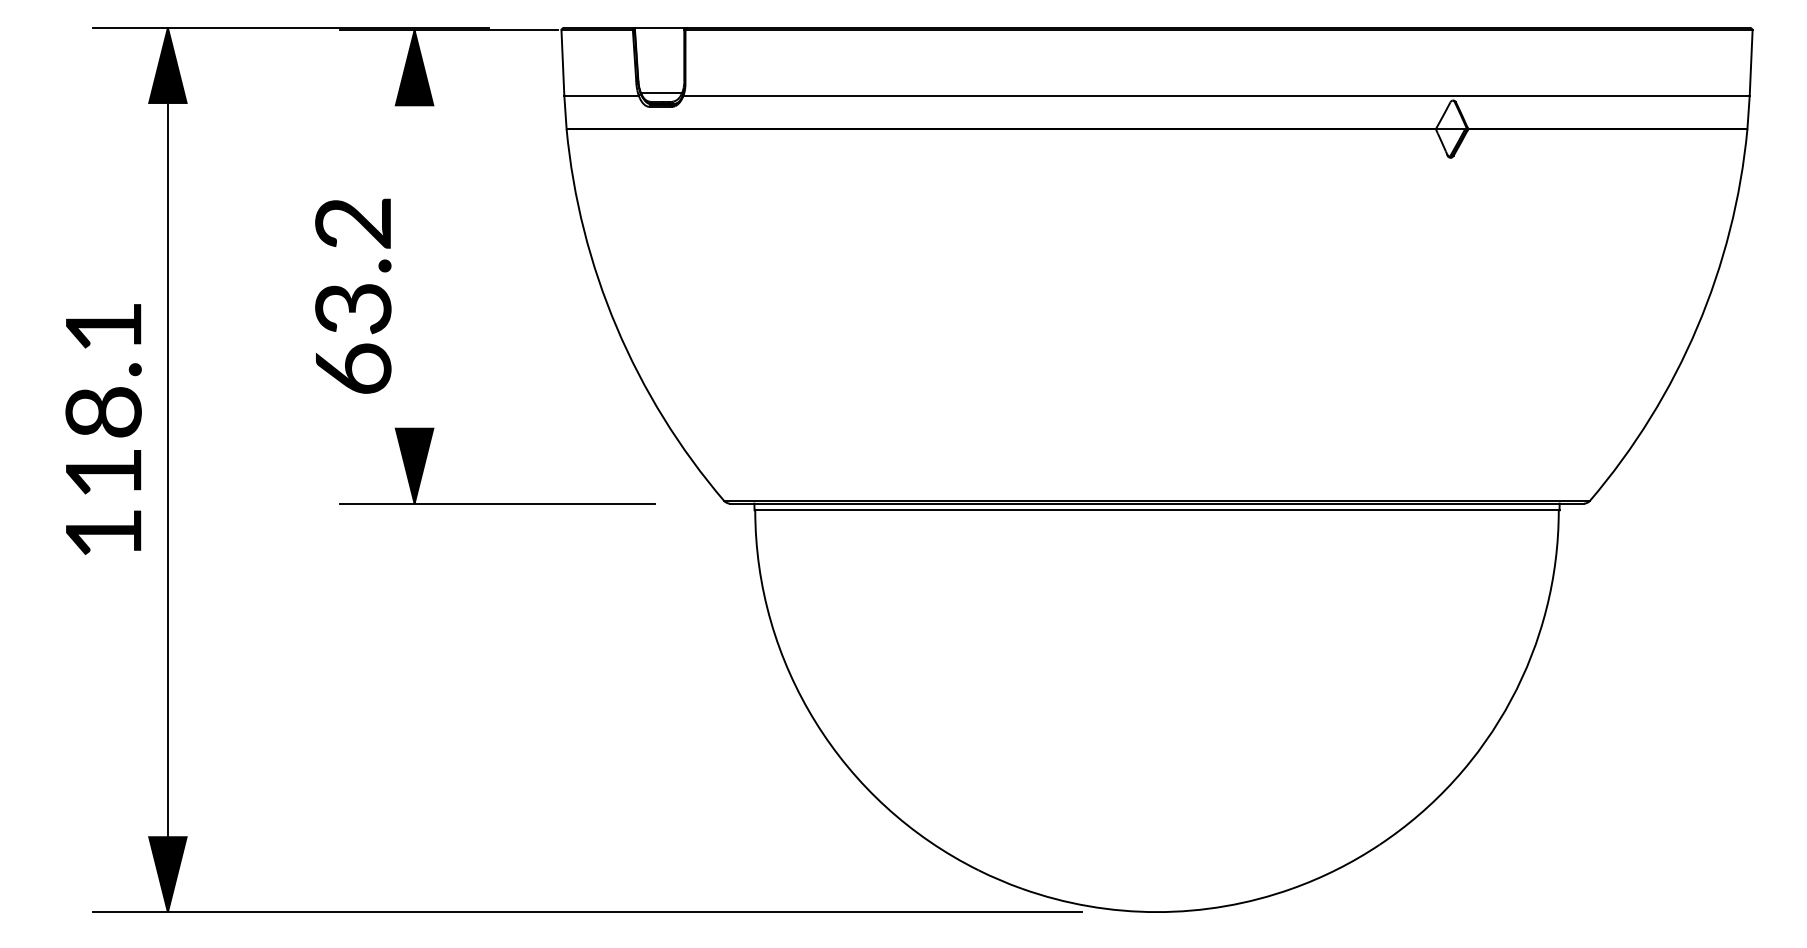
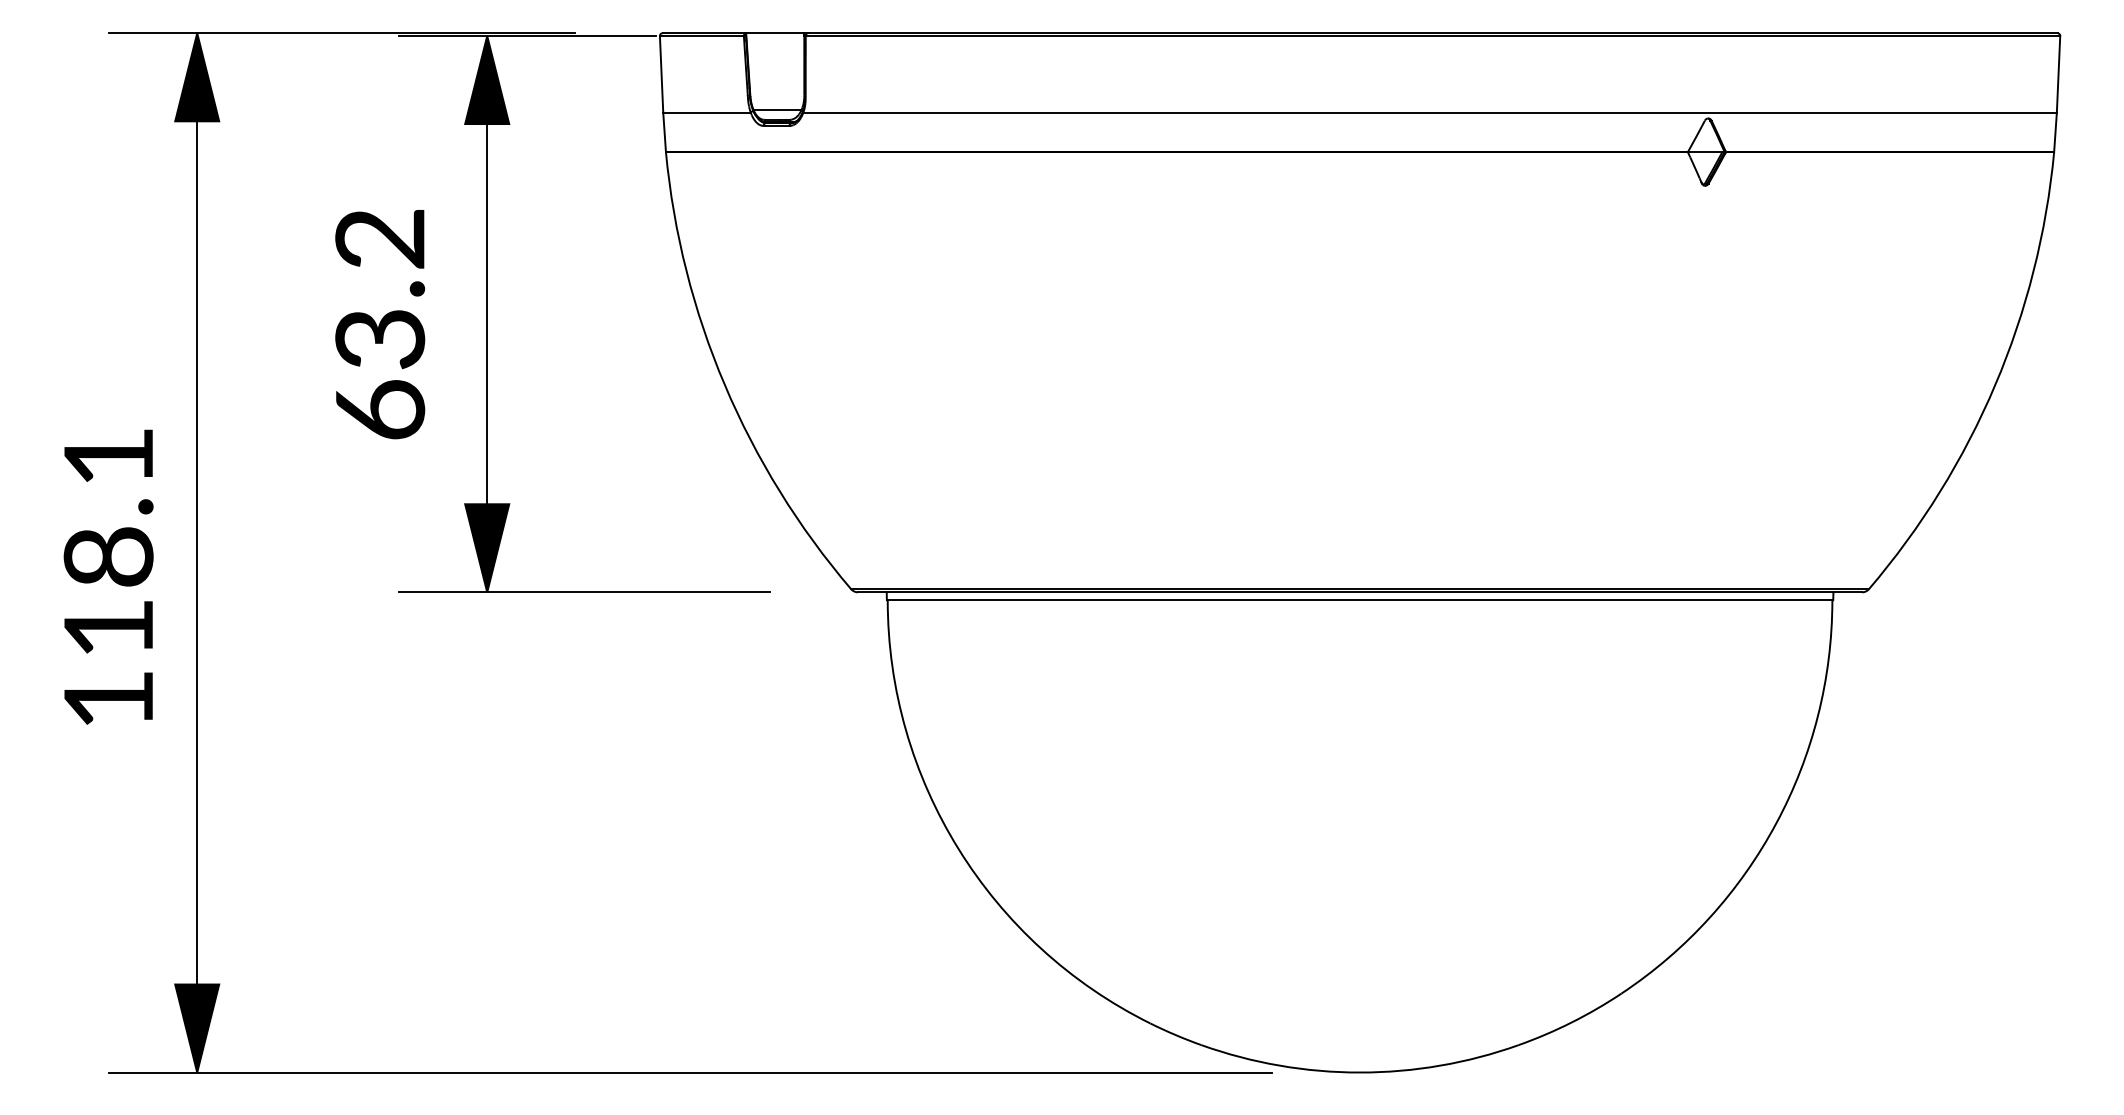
line: (414, 267) -> (487, 314), added
text: (353, 296) -> (380, 324), moved
text: (103, 428) -> (108, 576), moved

